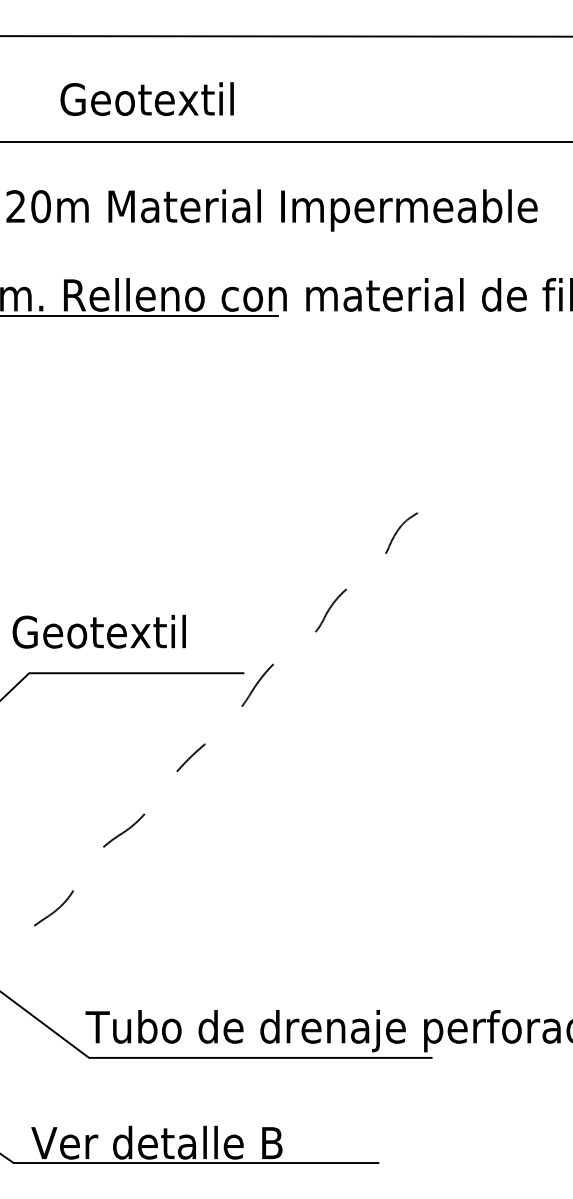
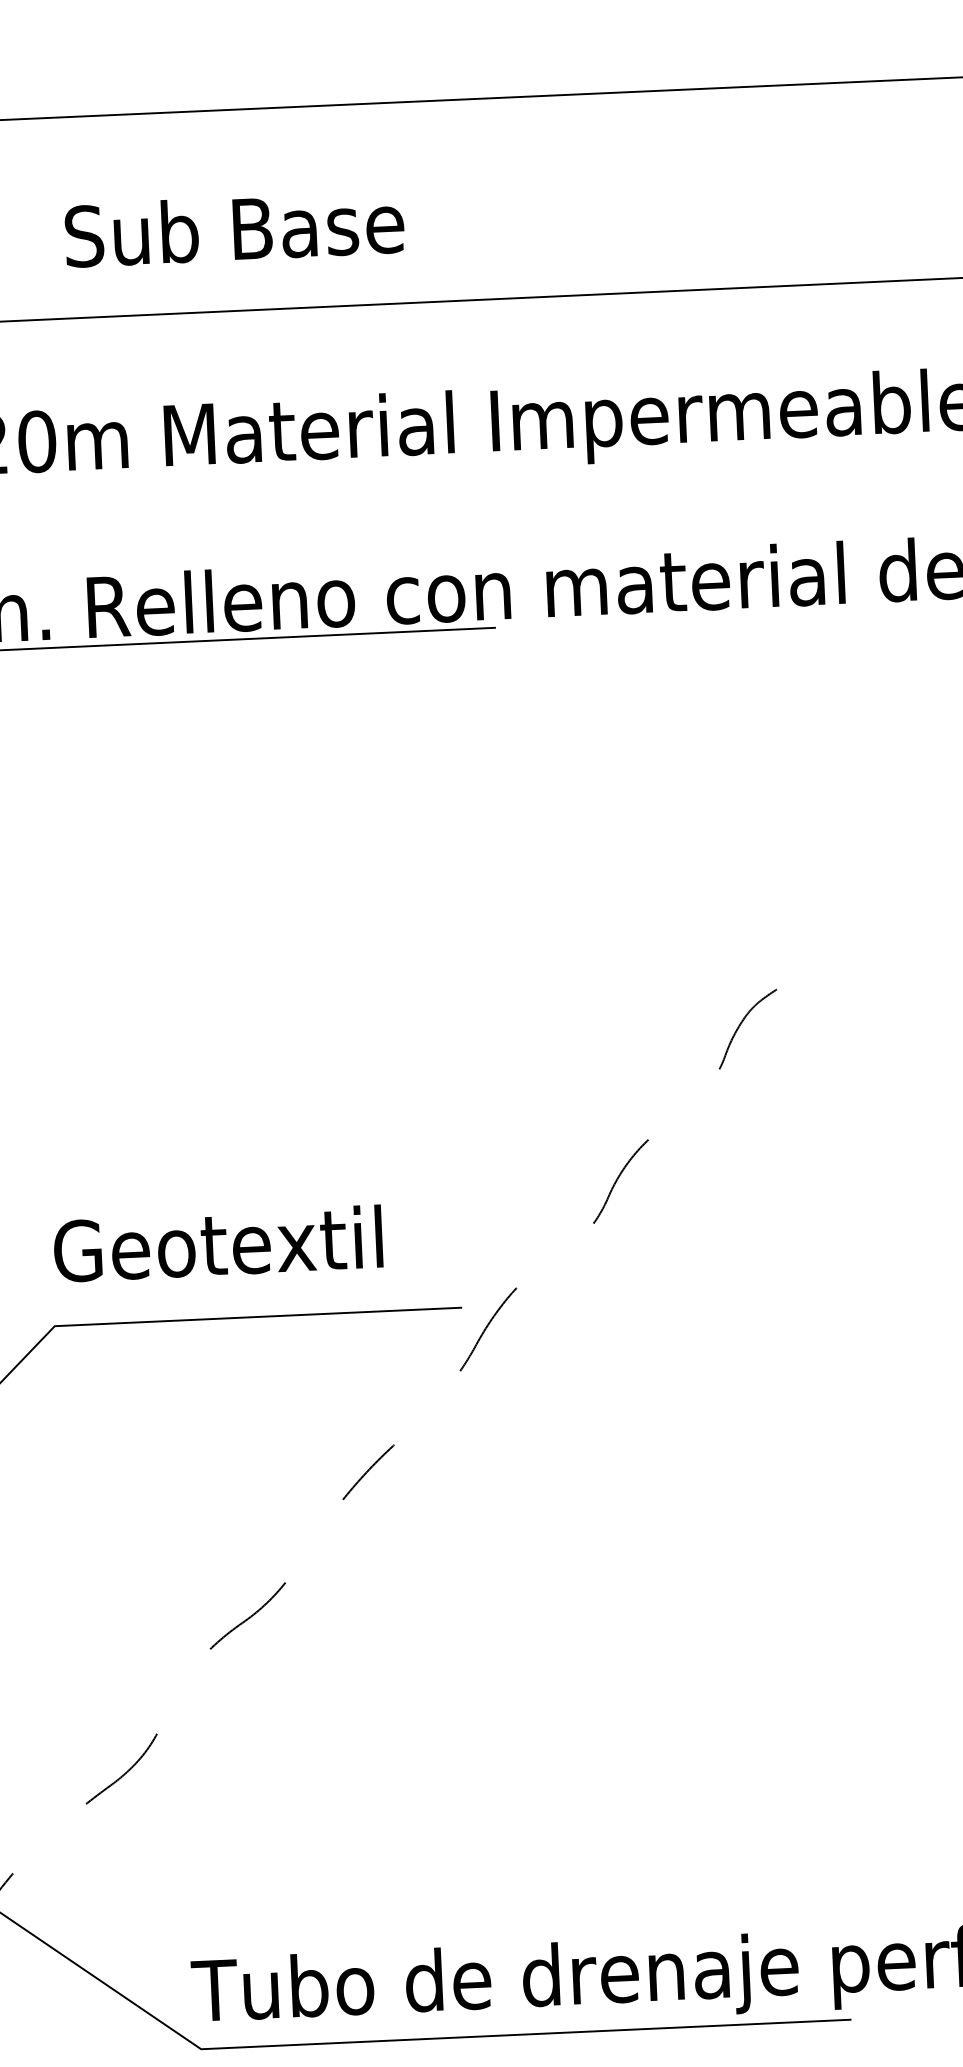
text: (149, 98) -> (233, 227), Geotextil -> Sub Base
text: (98, 631) -> (216, 1243), moved

